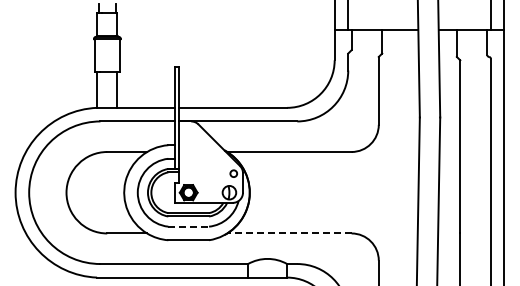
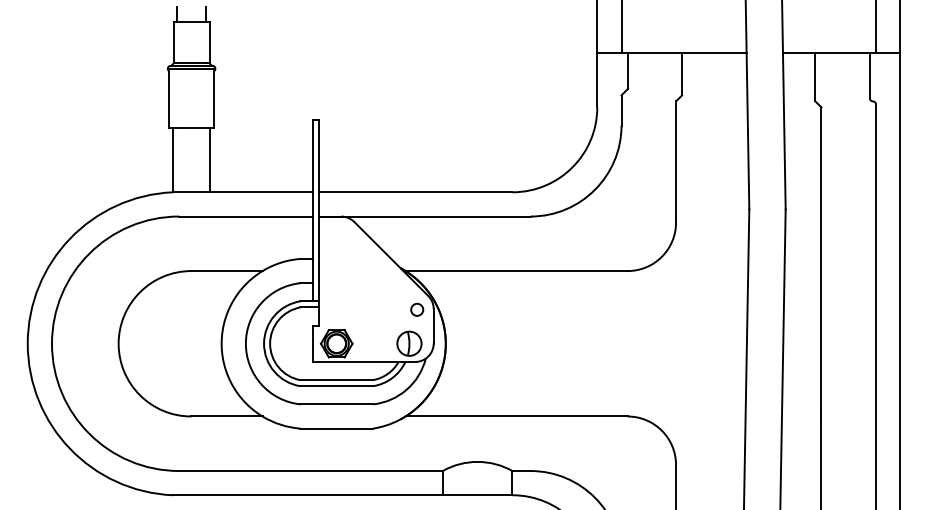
line: (189, 226) -> (338, 404), dashed -> solid
line: (288, 233) -> (514, 416), dashed -> solid

